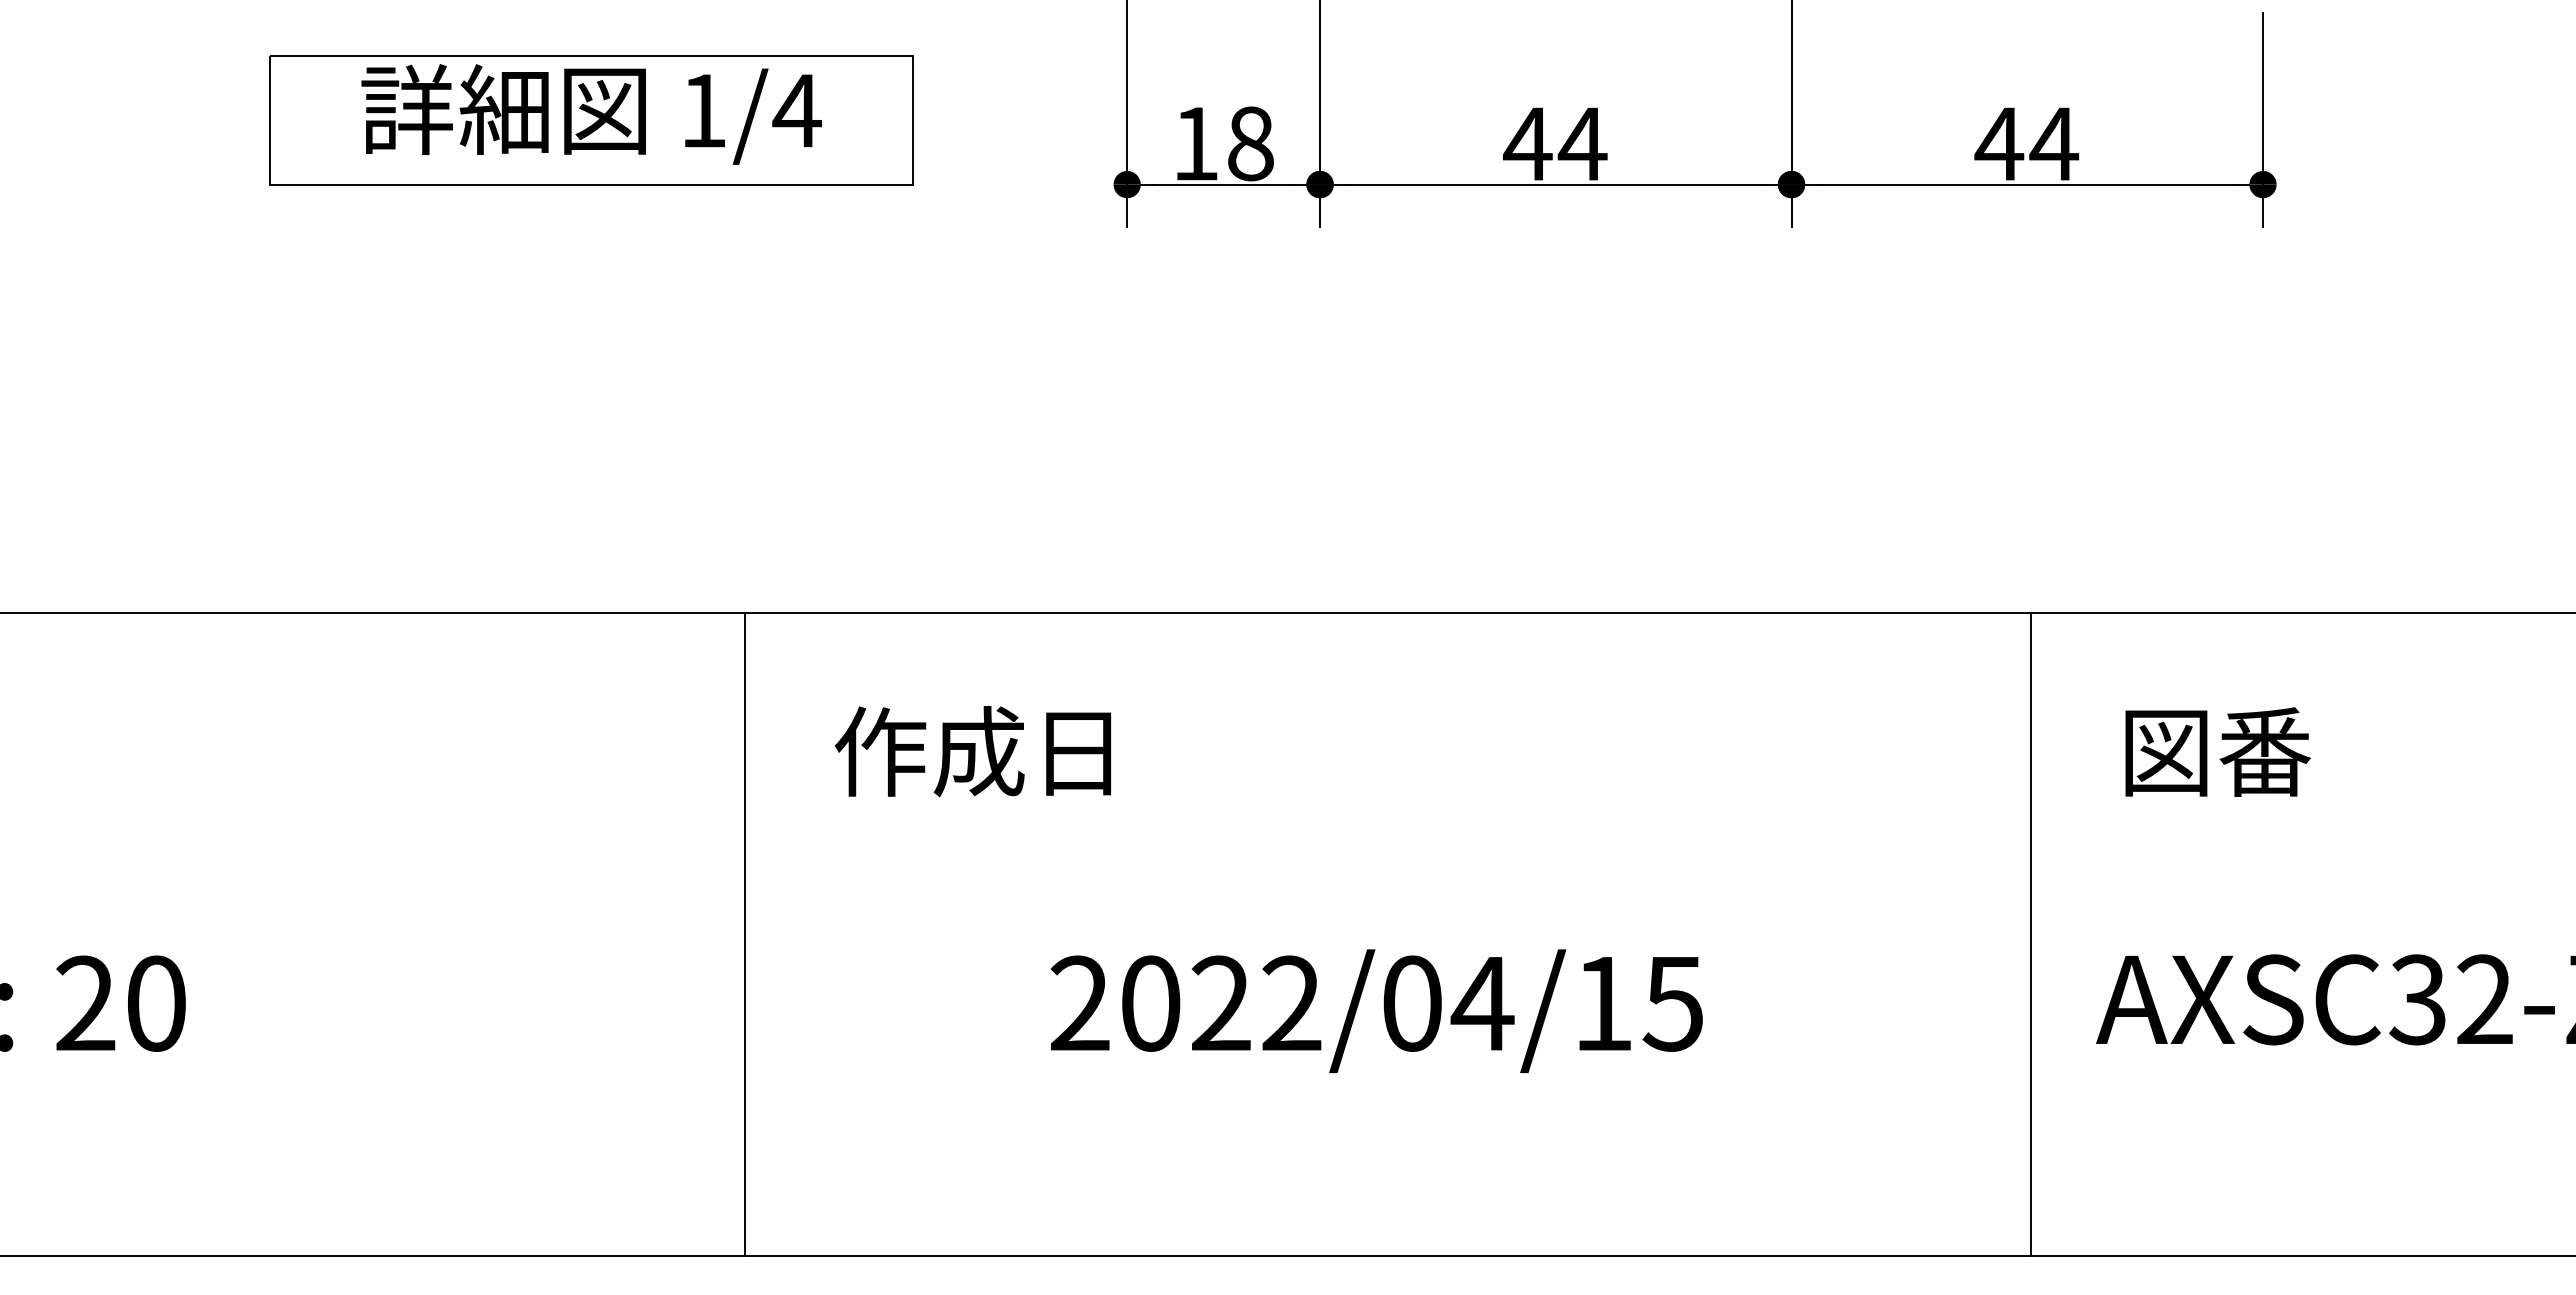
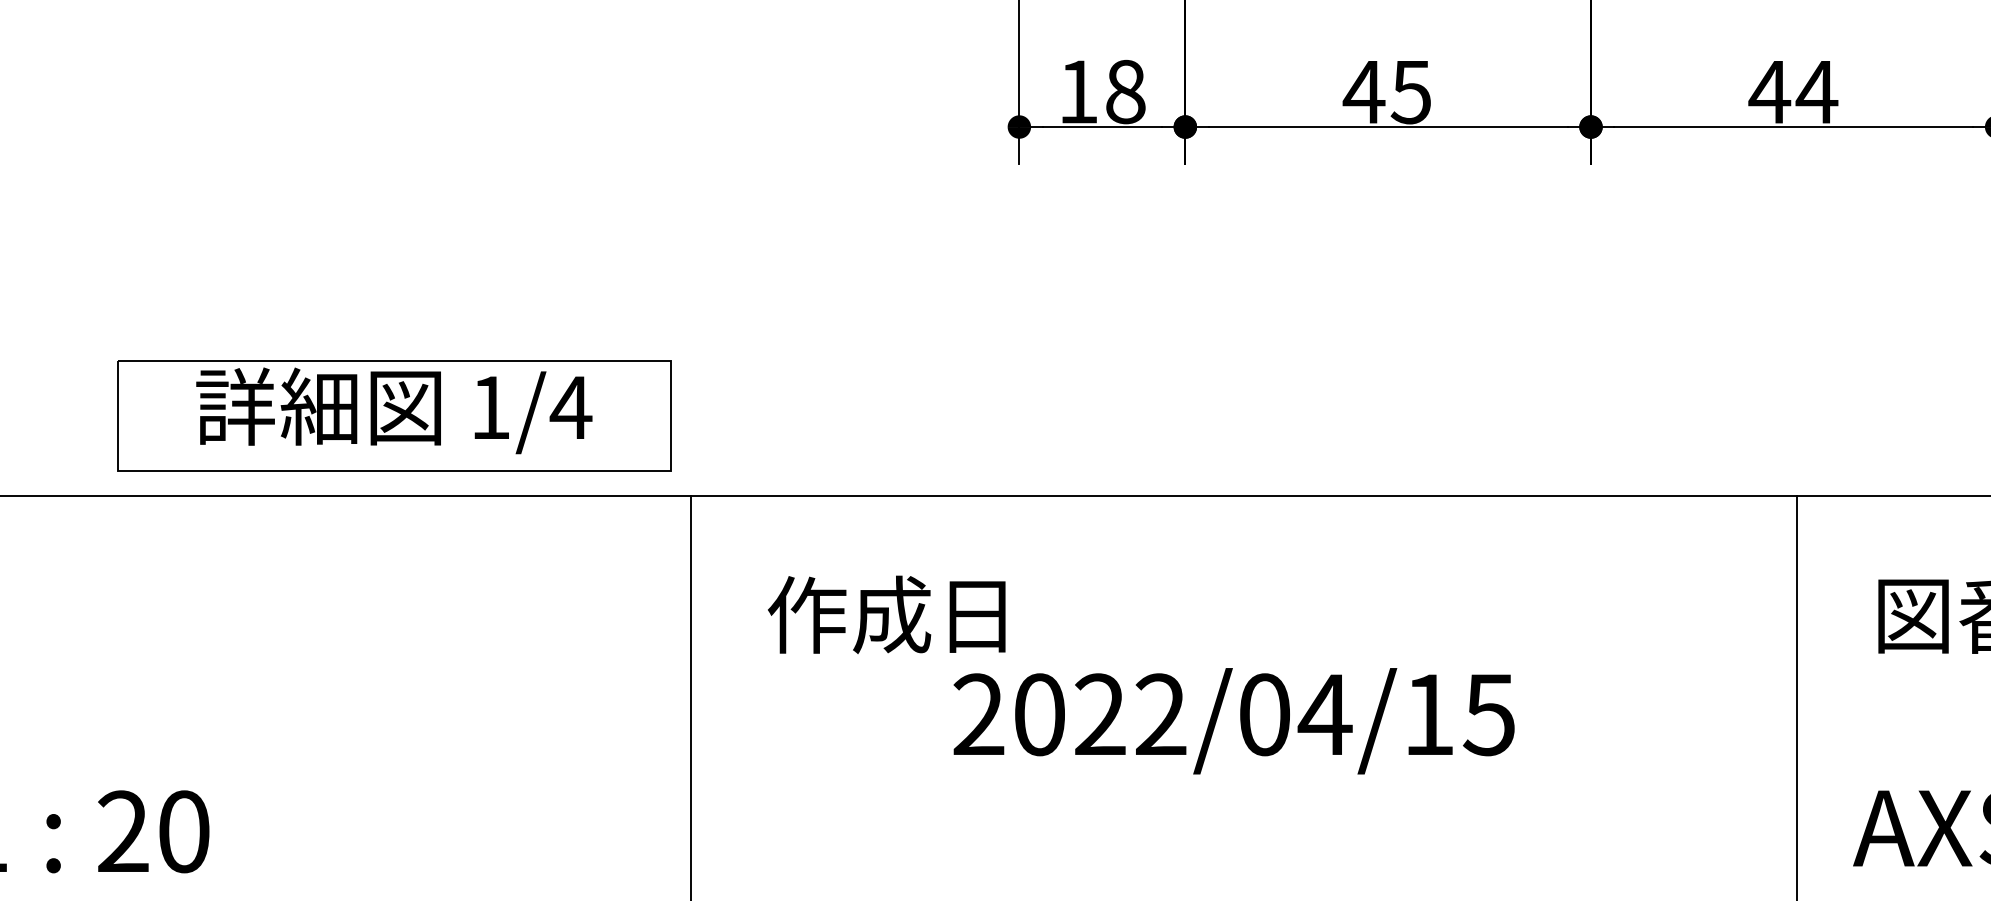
part: (591, 120) -> (394, 416), moved
text: (1582, 144) -> (1411, 92), 44 -> 45
text: (1376, 1010) -> (1233, 720), moved

